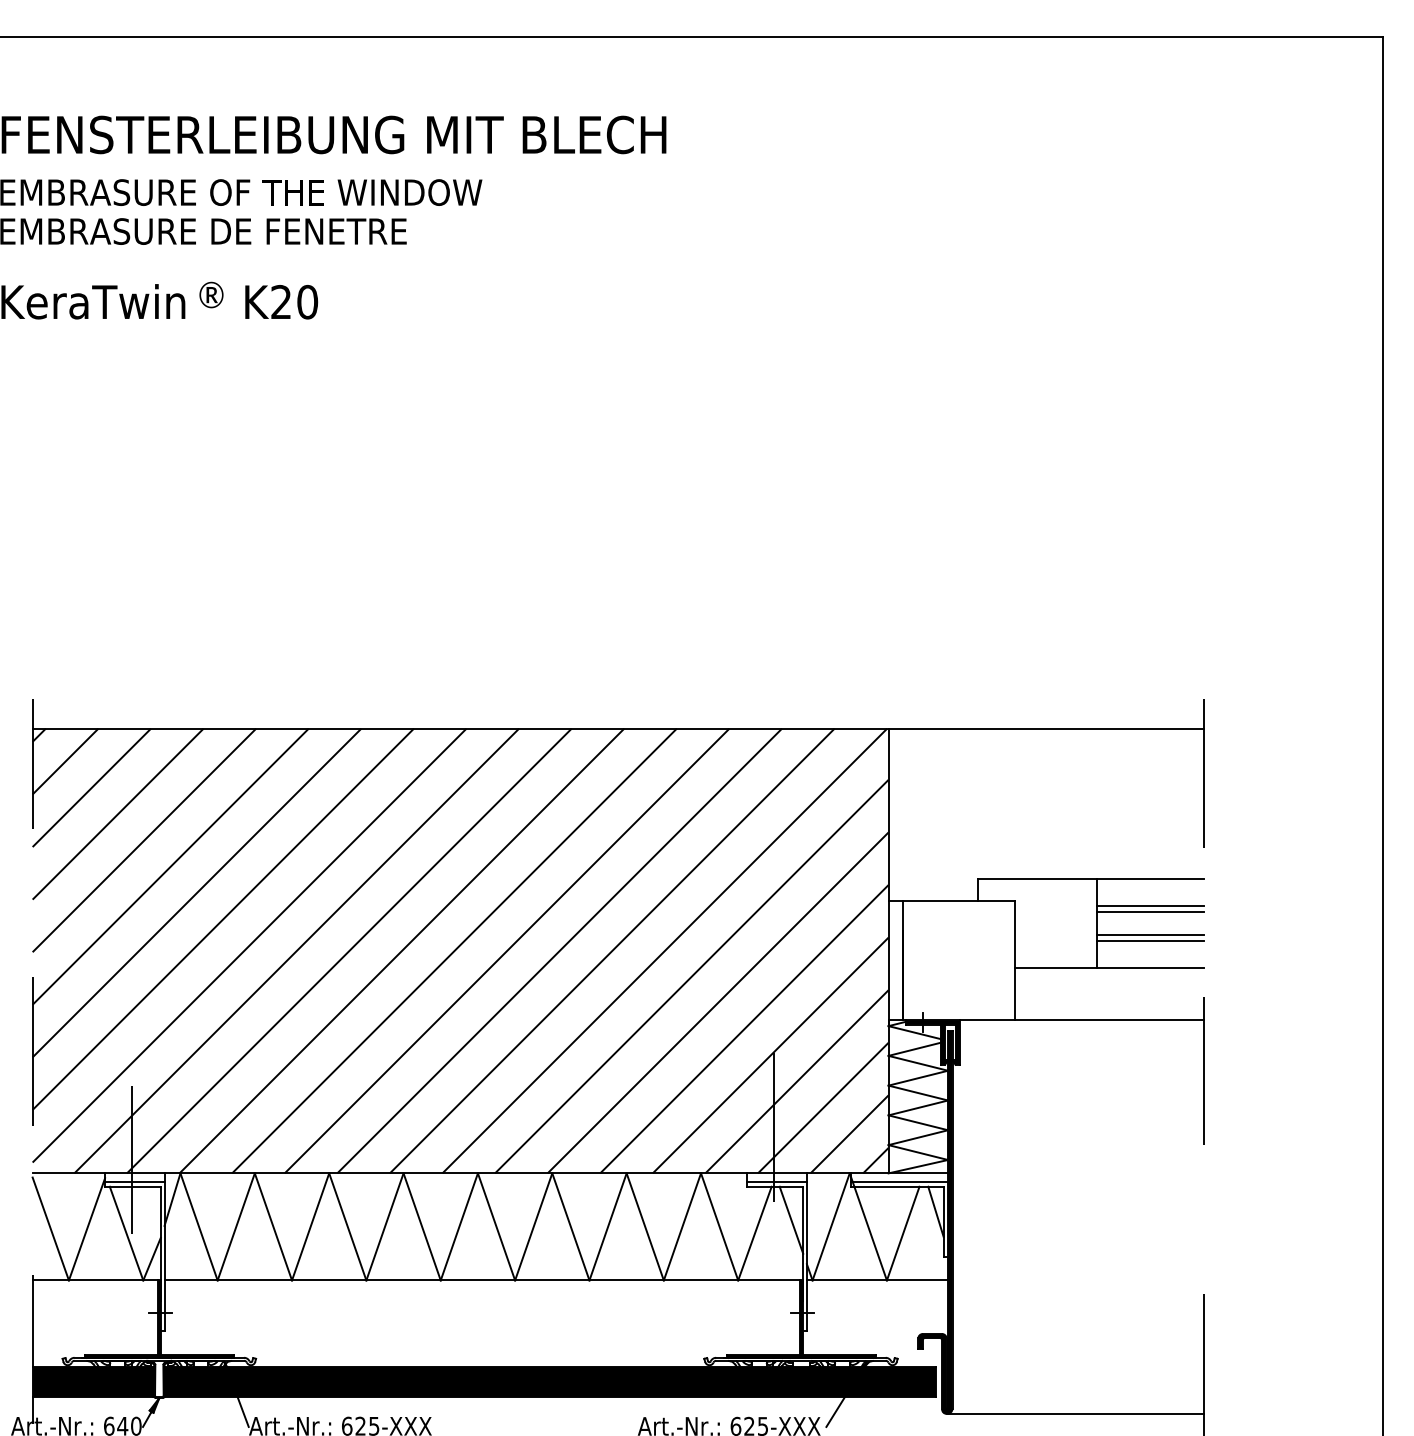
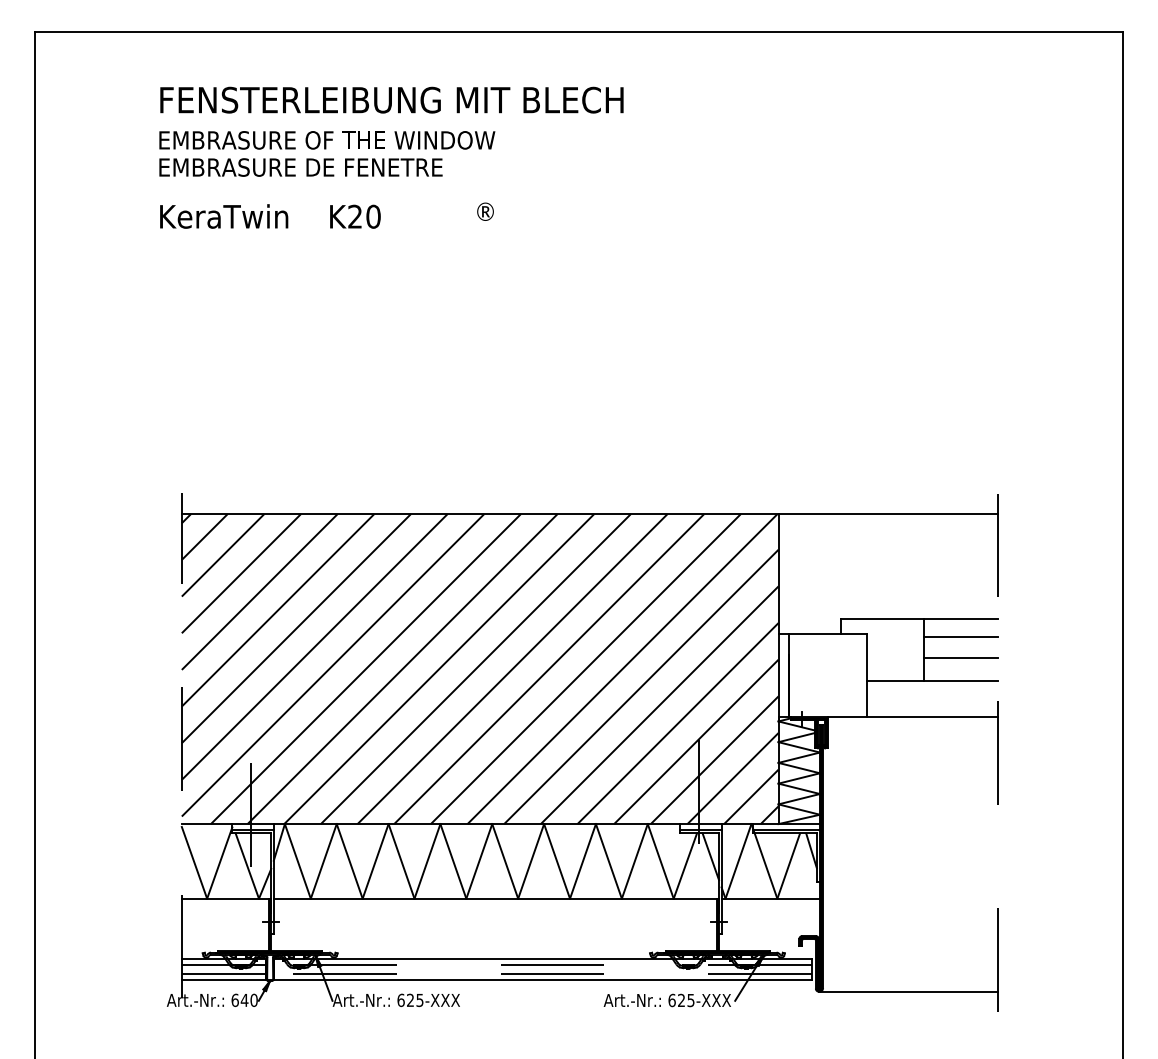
text: (211, 294) -> (485, 211), moved
line: (1149, 911) -> (960, 641), removed
line: (1149, 941) -> (960, 662), removed
fill: (92, 1381) -> (223, 969), removed
fill: (549, 1381) -> (542, 969), removed

